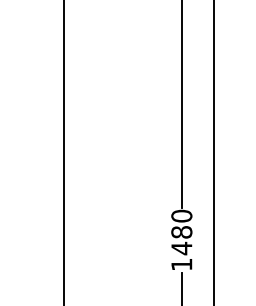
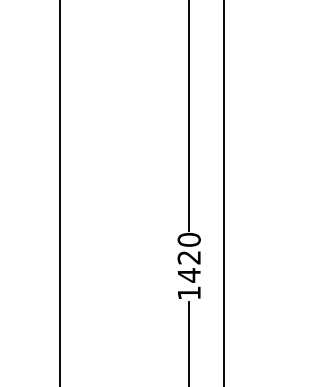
text: (181, 232) -> (188, 257), 1480 -> 1420

